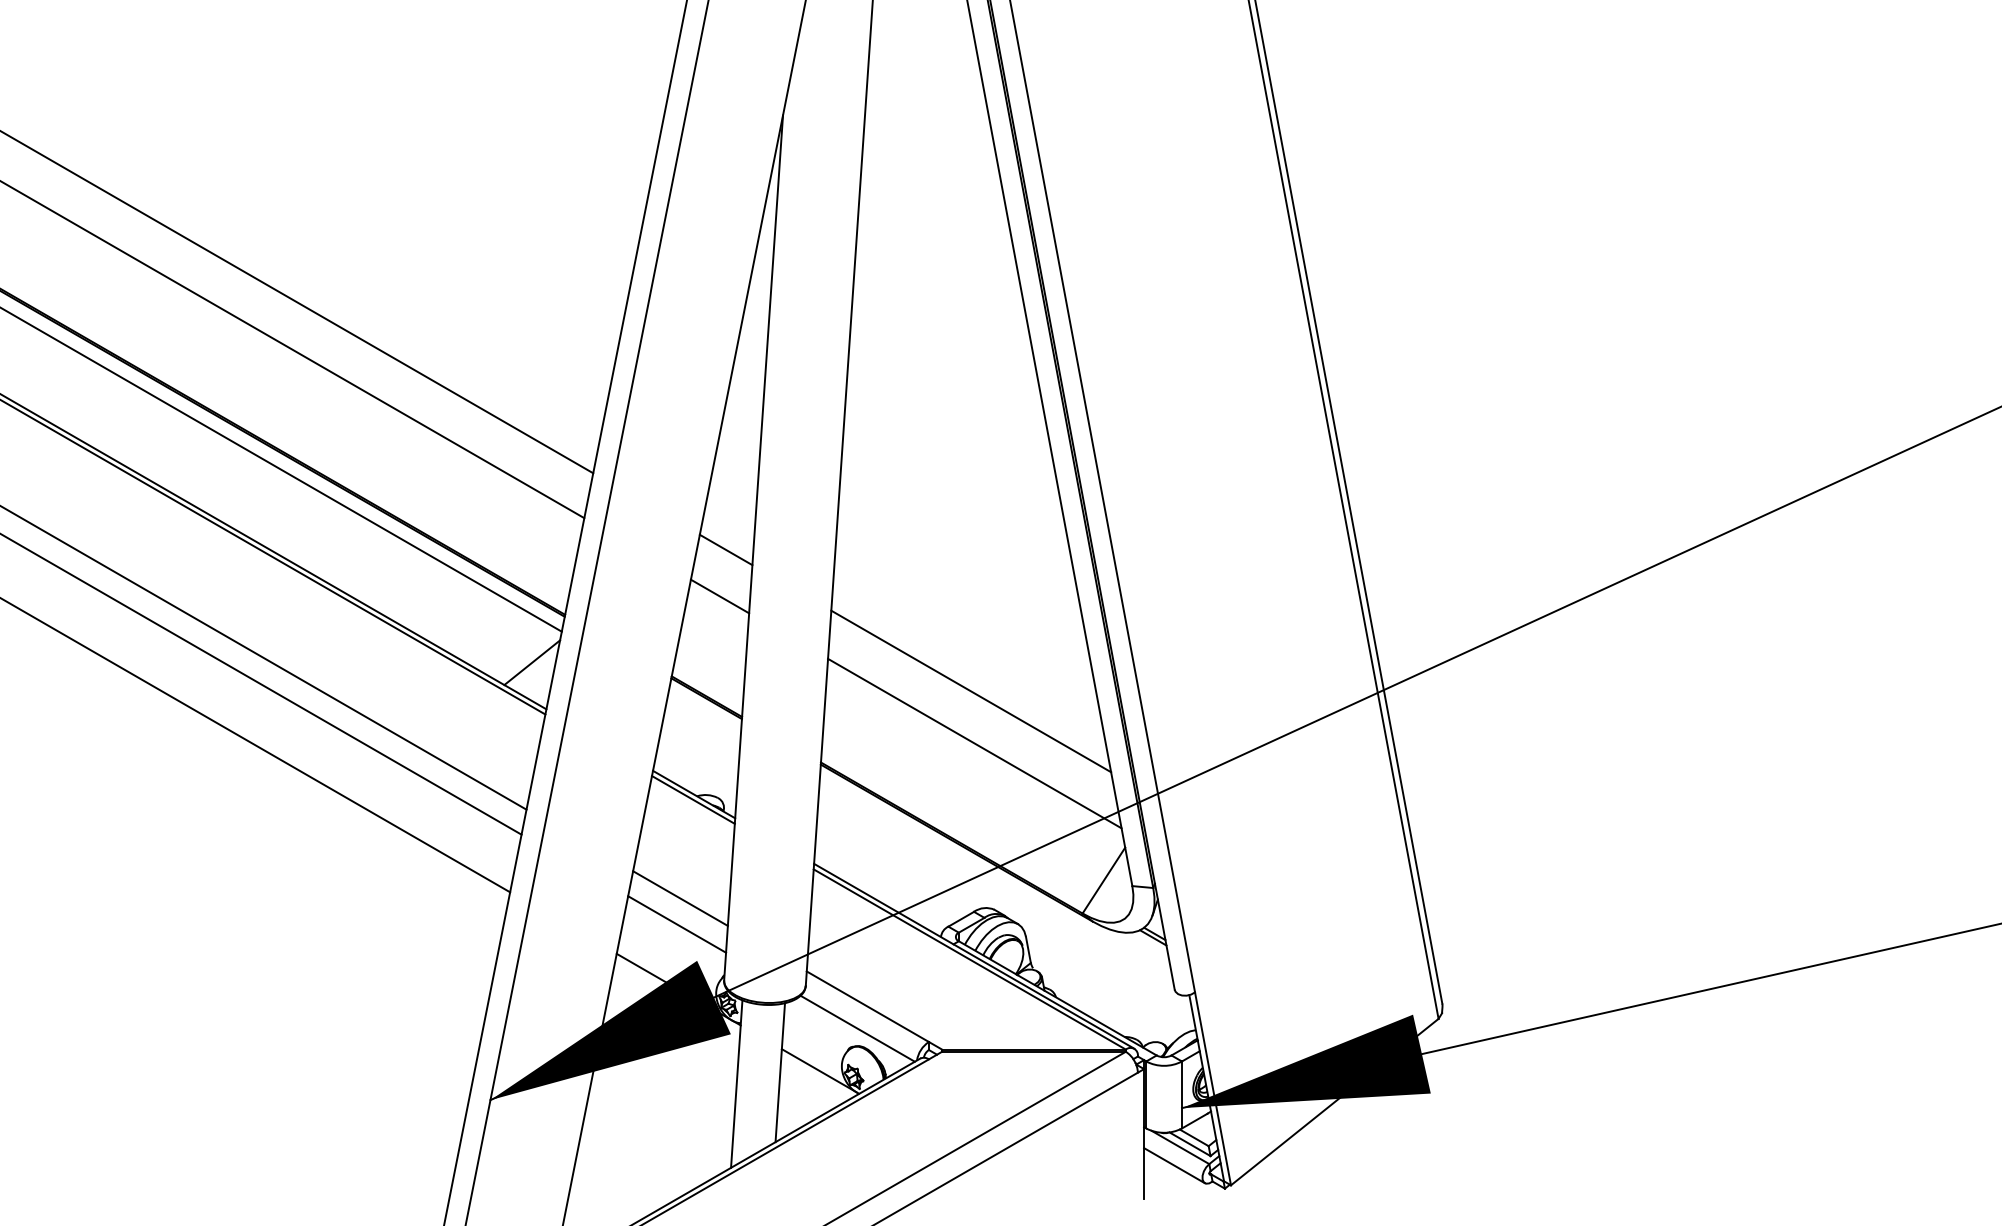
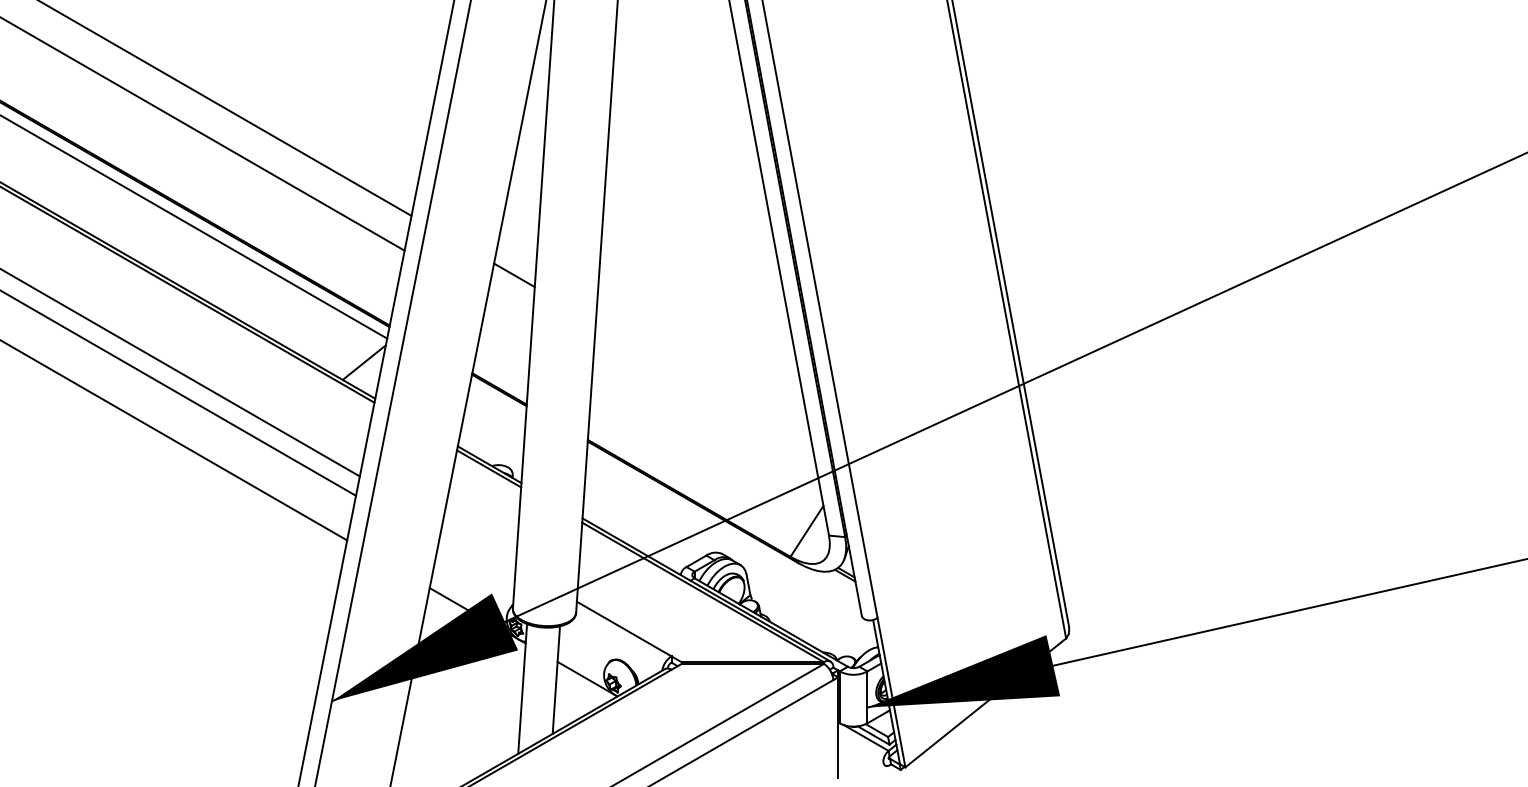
line: (719, 596) -> (509, 311), removed
line: (971, 691) -> (704, 384), removed
line: (974, 743) -> (706, 425), removed
line: (680, 898) -> (479, 545), removed
line: (677, 924) -> (476, 565), removed
line: (857, 1028) -> (616, 645), removed
line: (1174, 1165) -> (861, 751), removed

